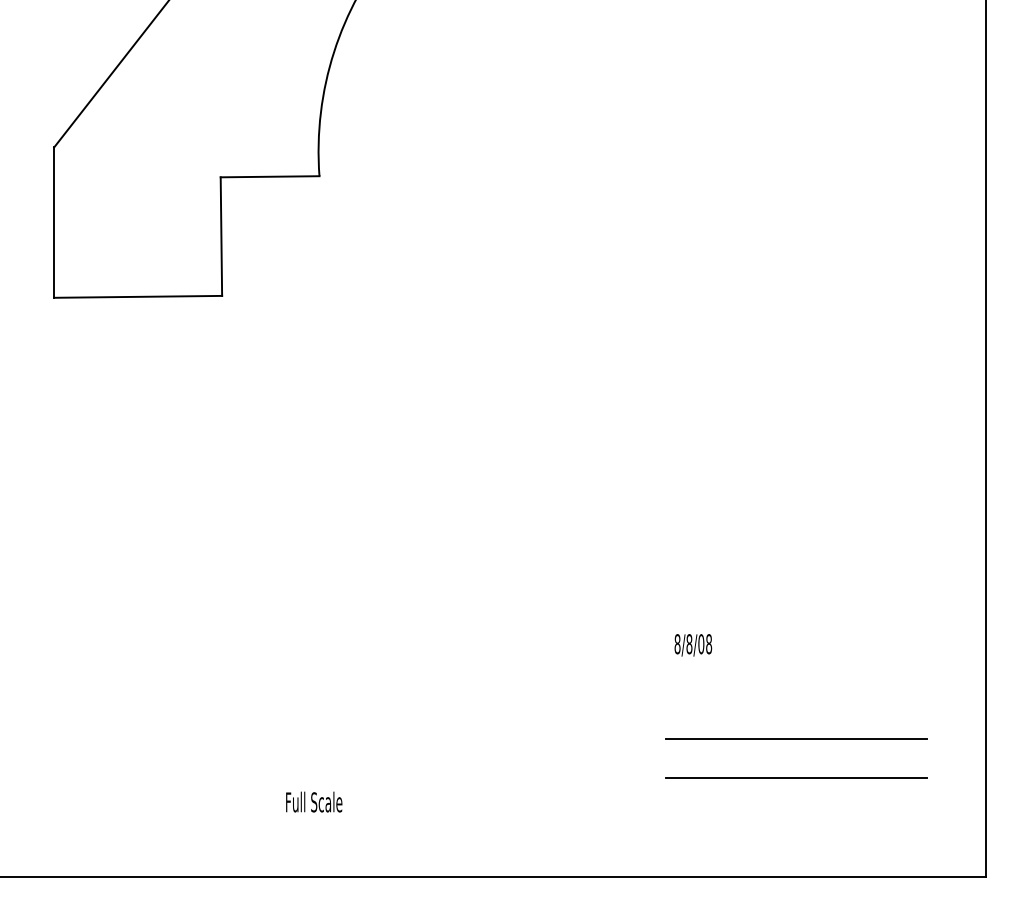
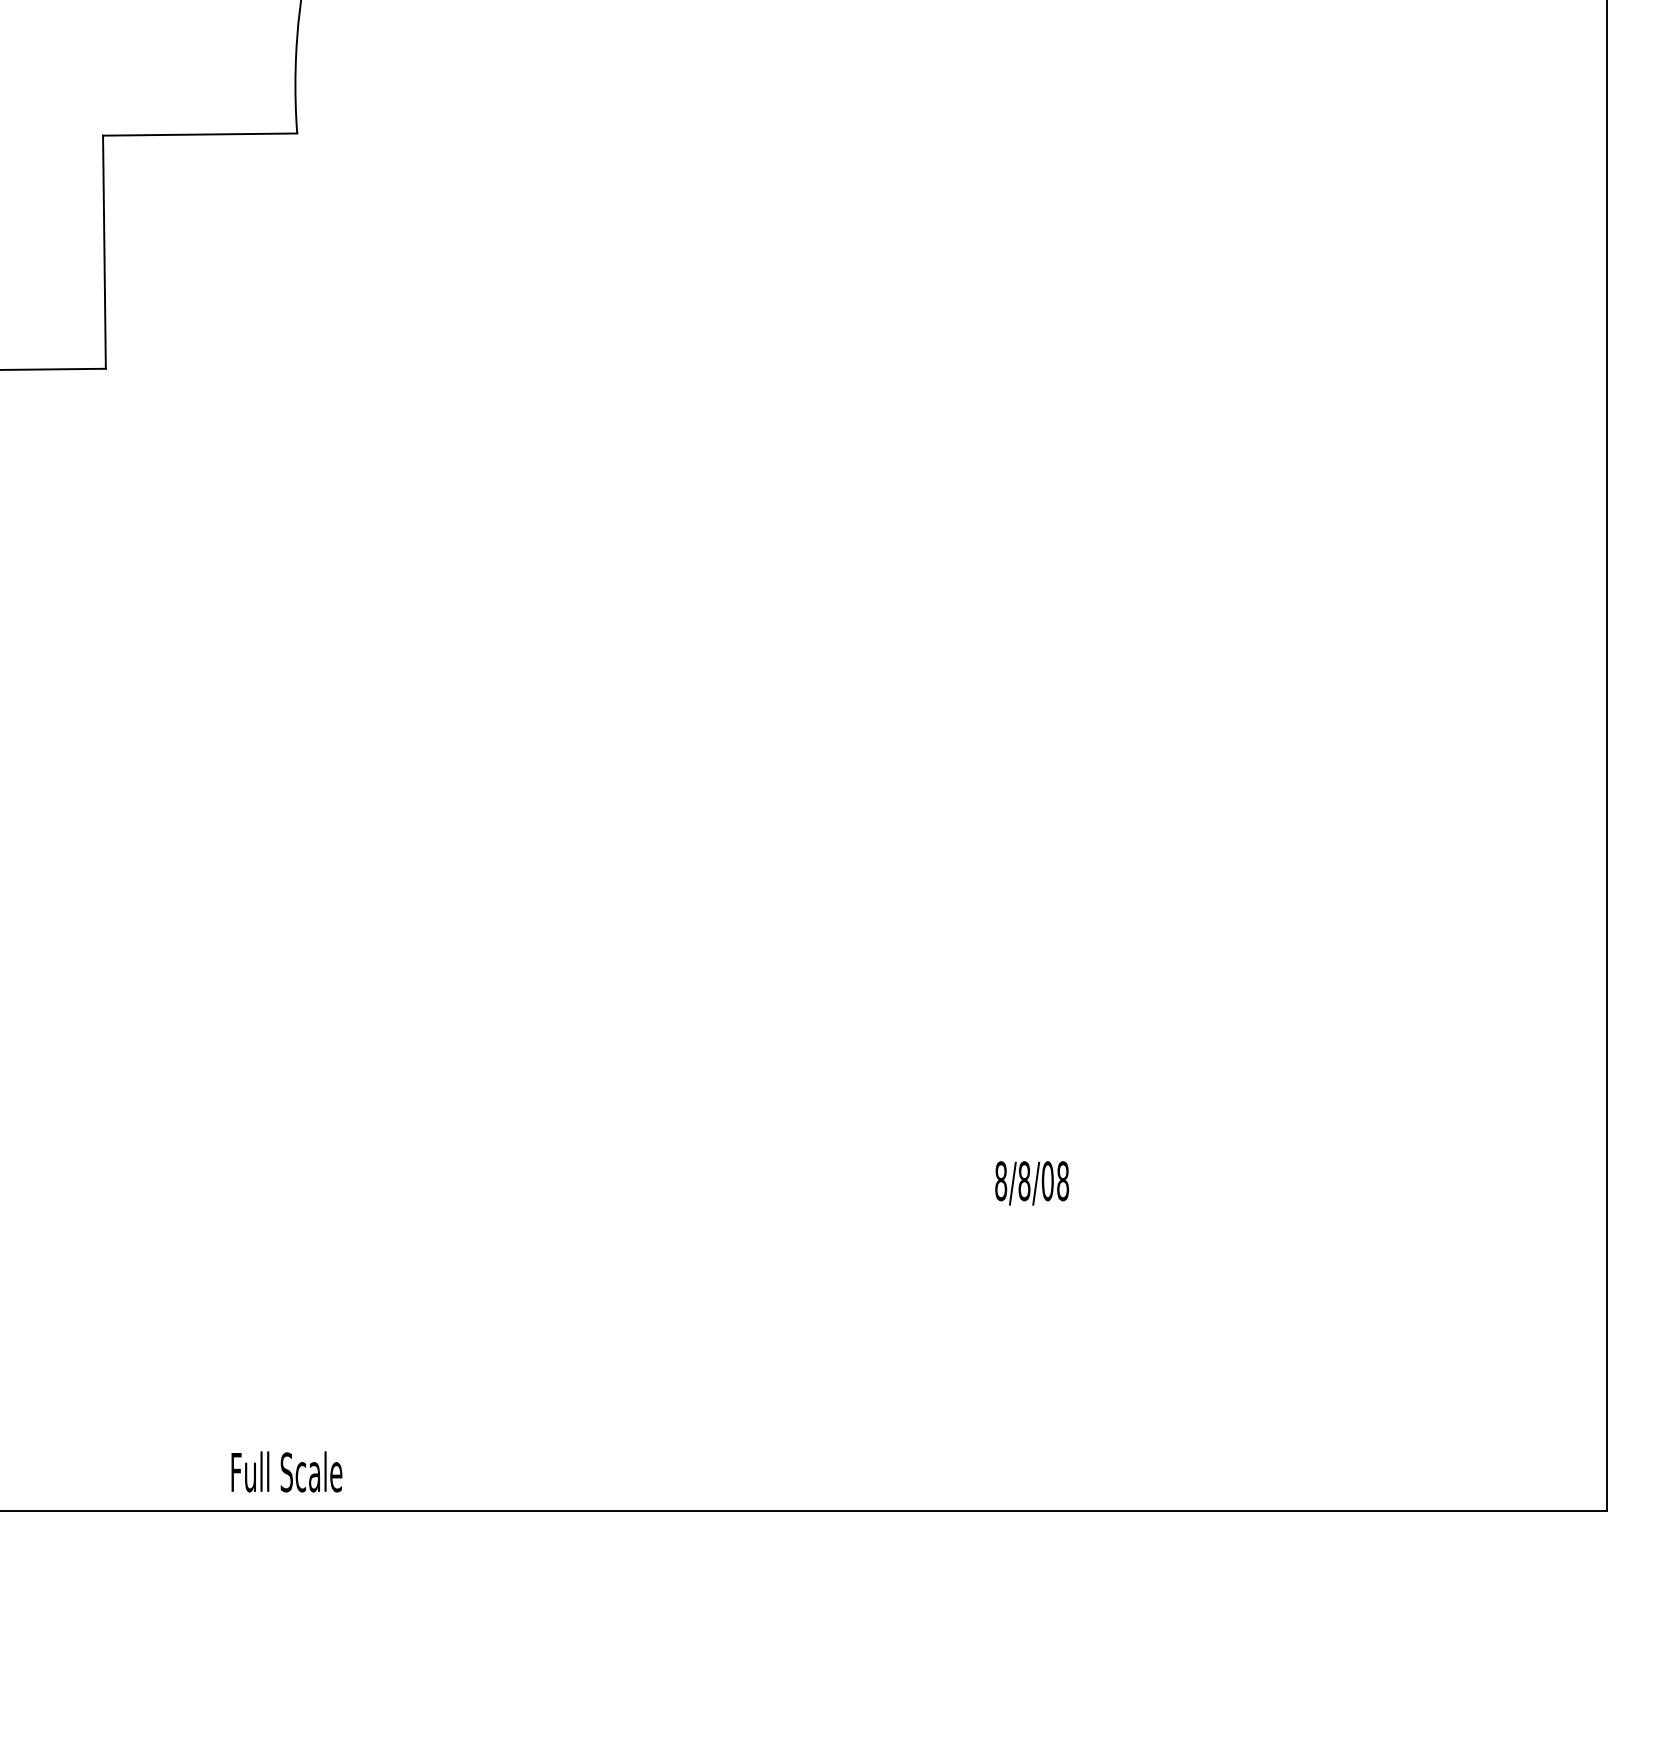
text: (693, 645) -> (1032, 1183), moved
line: (795, 738) -> (1232, 1238), removed
line: (795, 778) -> (1232, 1317), removed
text: (314, 801) -> (287, 1470), moved

